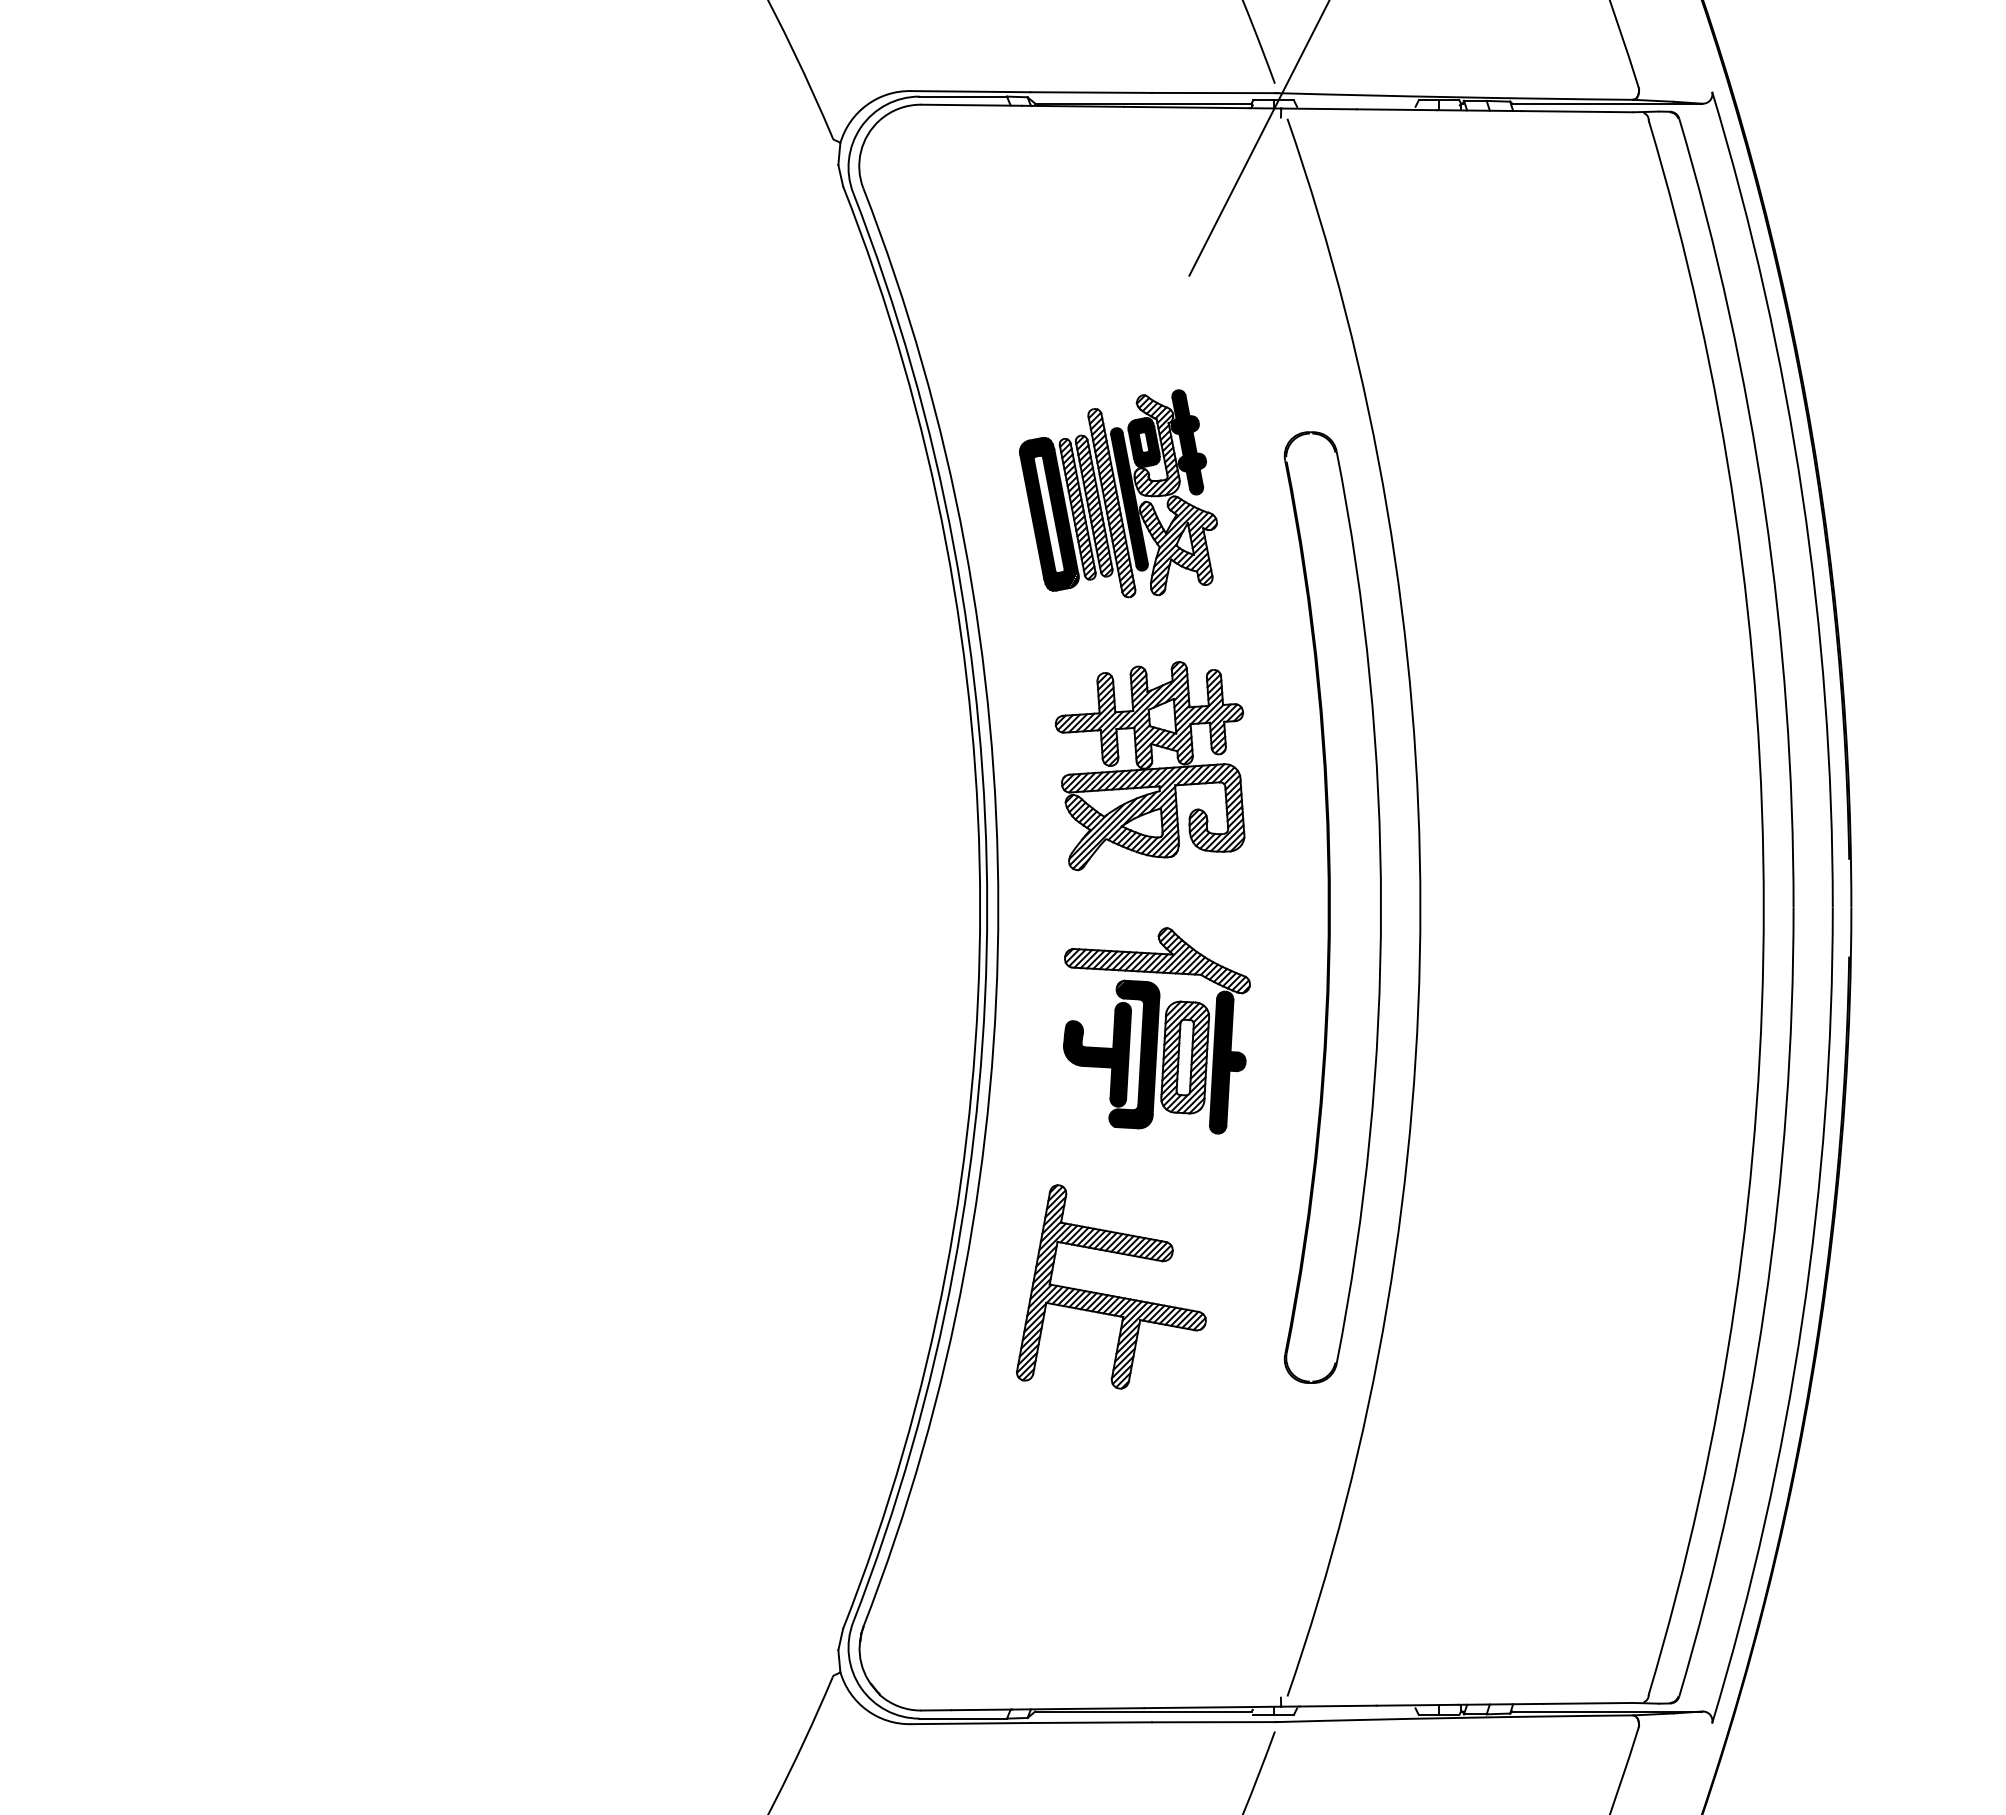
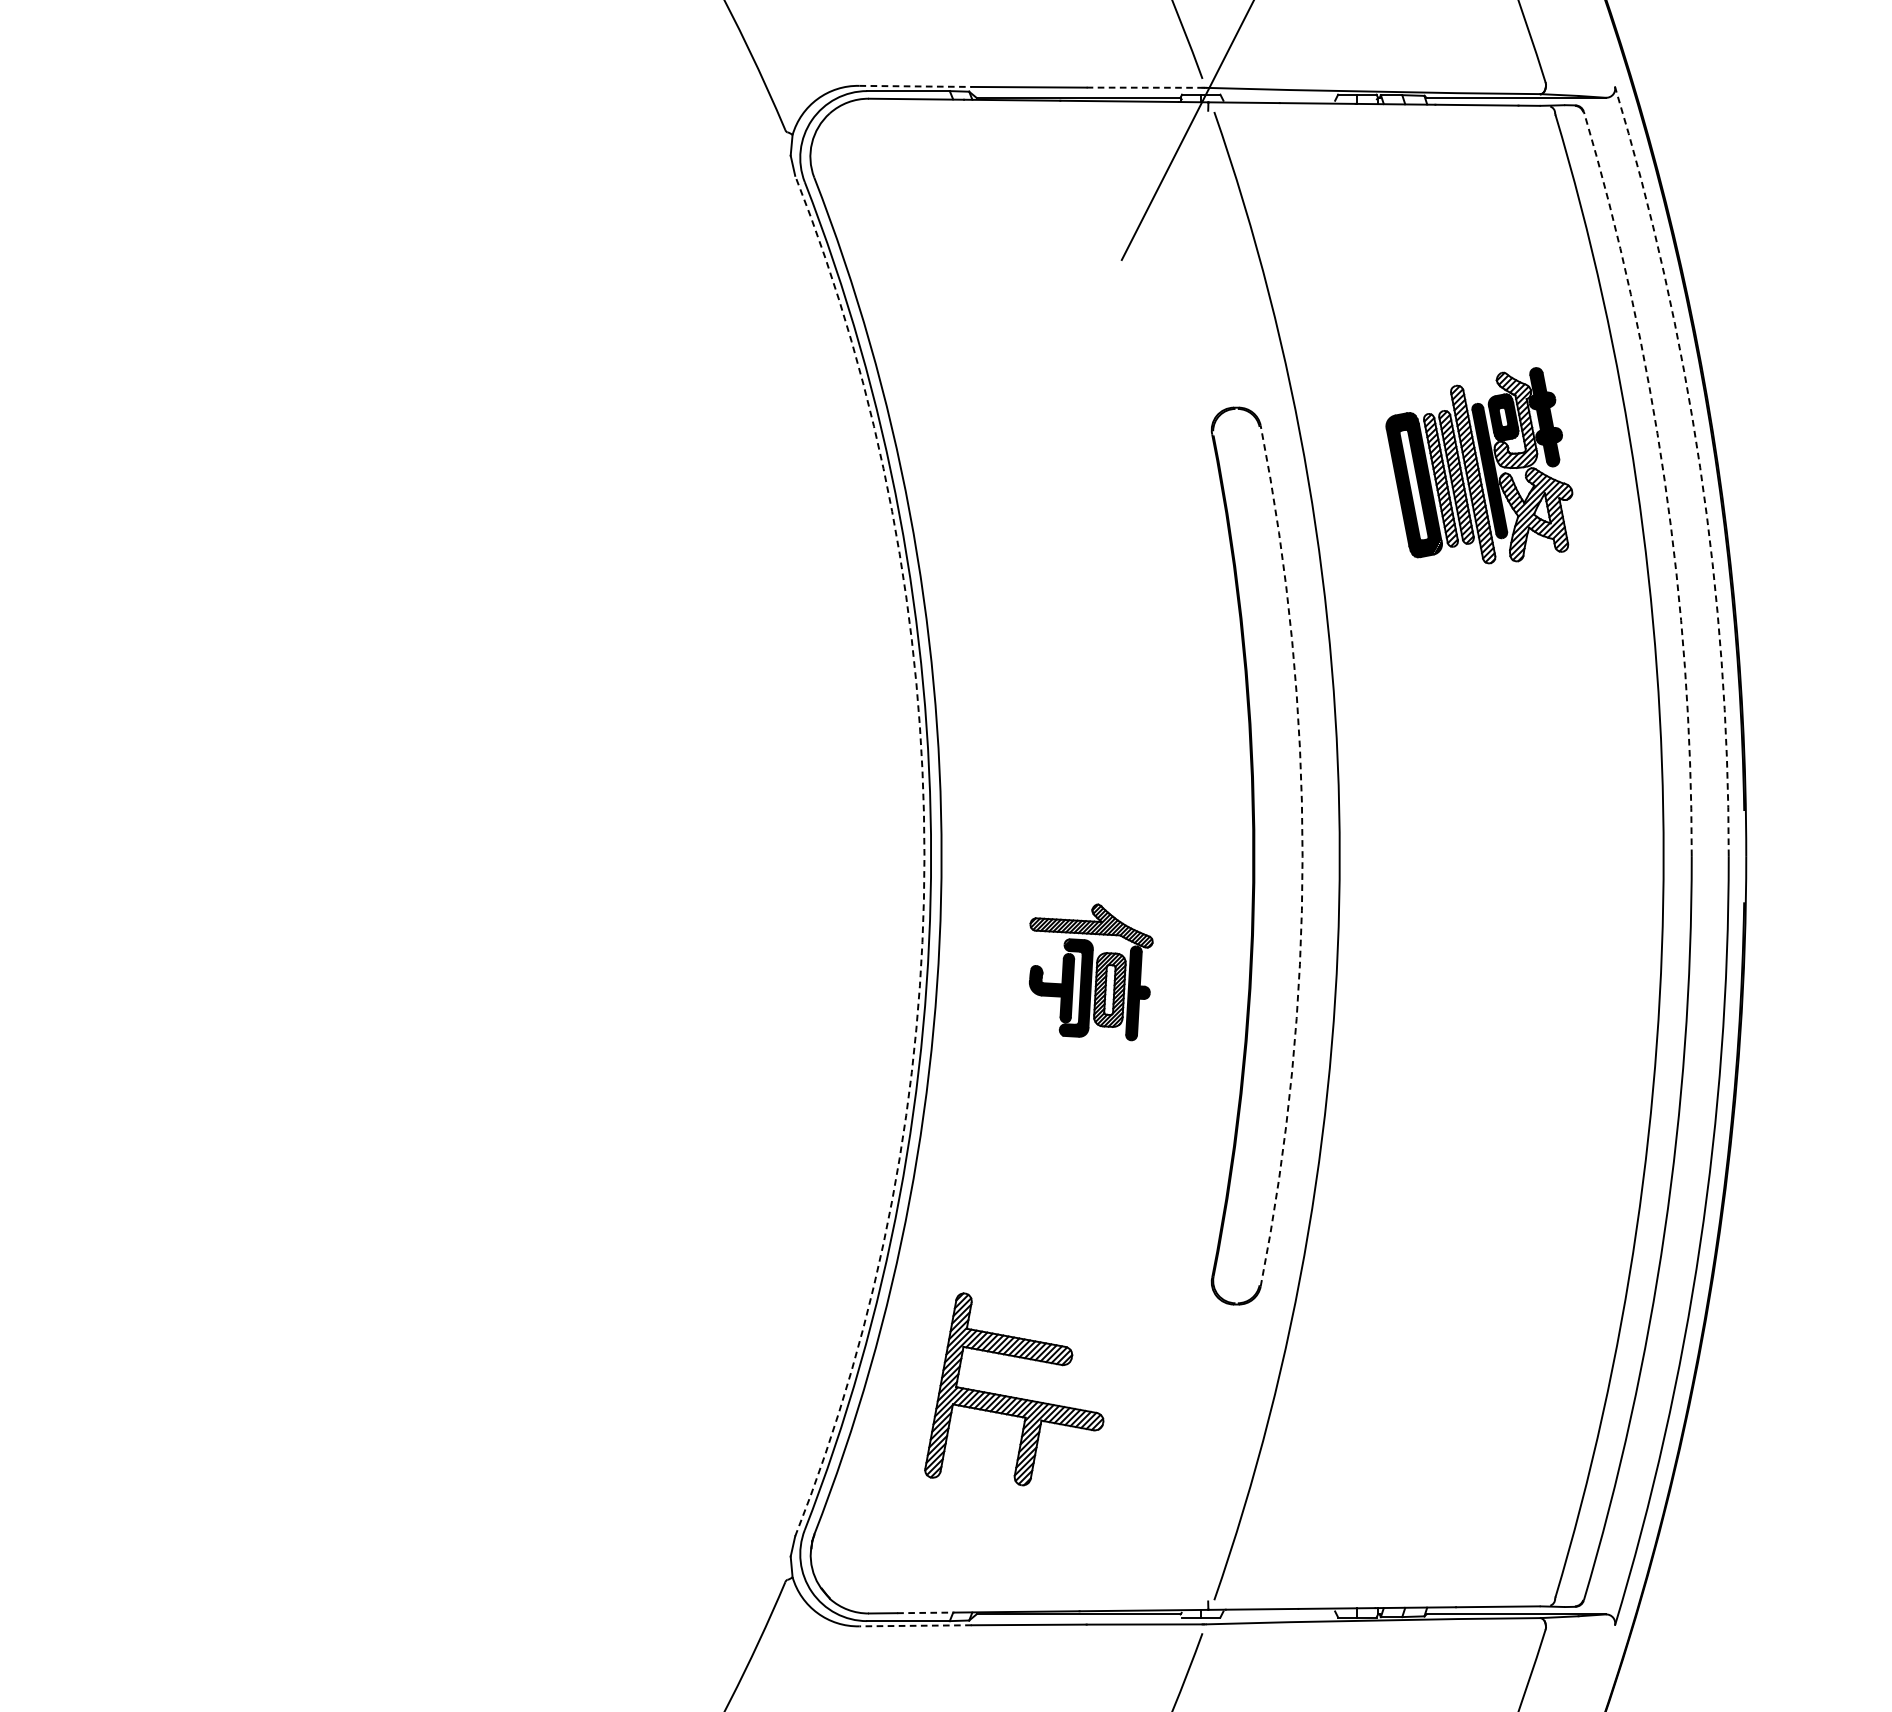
line: (970, 91) -> (915, 86), solid -> dashed
line: (1214, 93) -> (1145, 88), solid -> dashed
part: (1118, 493) -> (1479, 465), moved
arc: (1802, 495) -> (1700, 467), solid -> dashed
arc: (1764, 508) -> (1664, 479), solid -> dashed
part: (1149, 766) -> (1084, 722), removed
arc: (980, 907) -> (924, 856), solid -> dashed
arc: (1381, 907) -> (1303, 856), solid -> dashed
part: (1156, 1030) -> (1090, 972), size x0.7
part: (1110, 1294) -> (1013, 1396), moved
line: (982, 1709) -> (926, 1612), solid -> dashed
line: (970, 1723) -> (915, 1625), solid -> dashed

